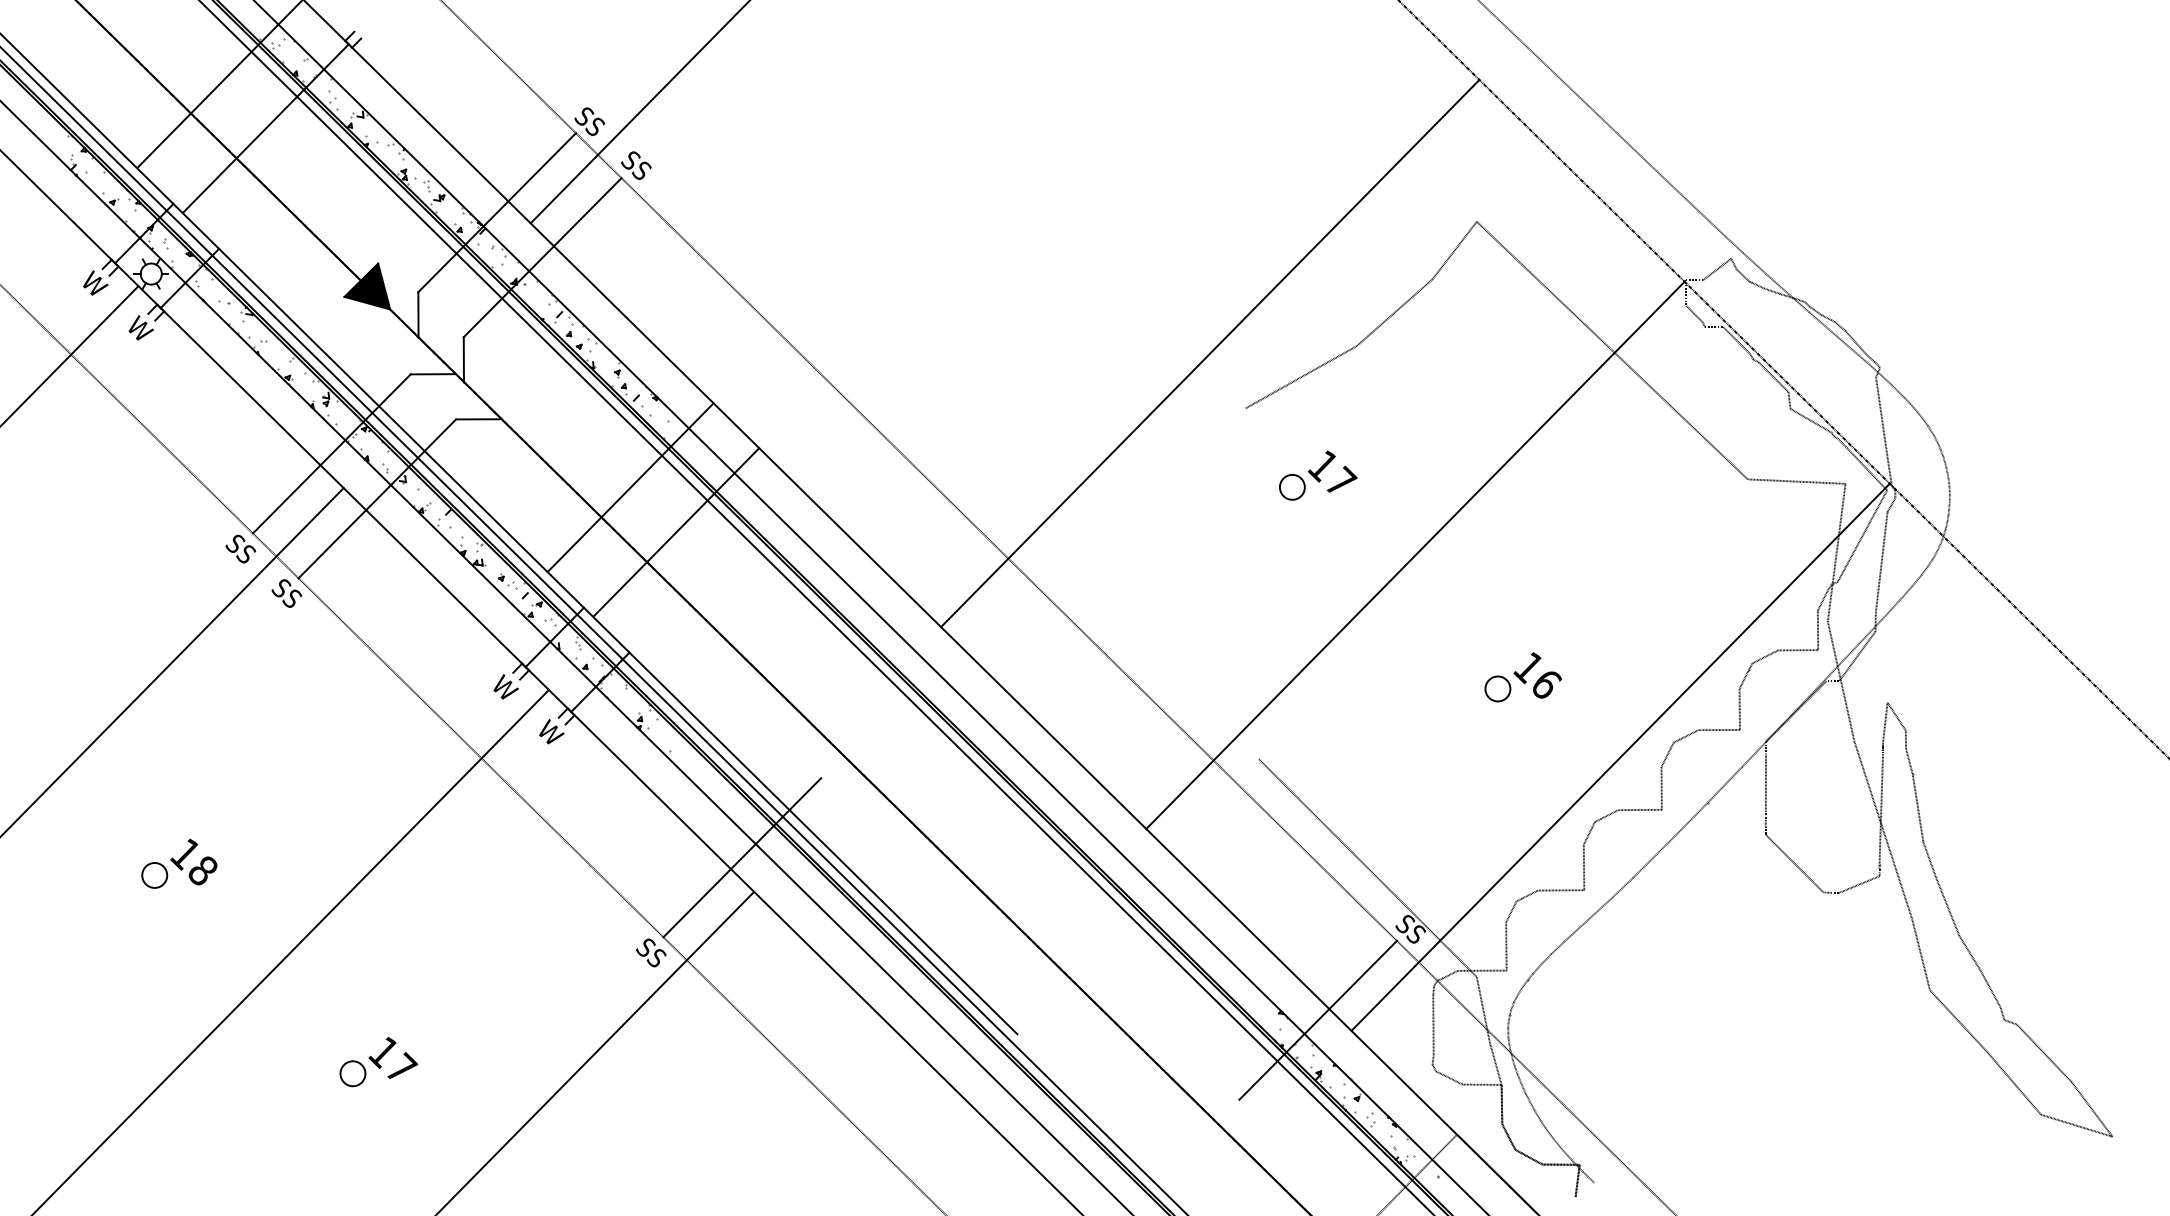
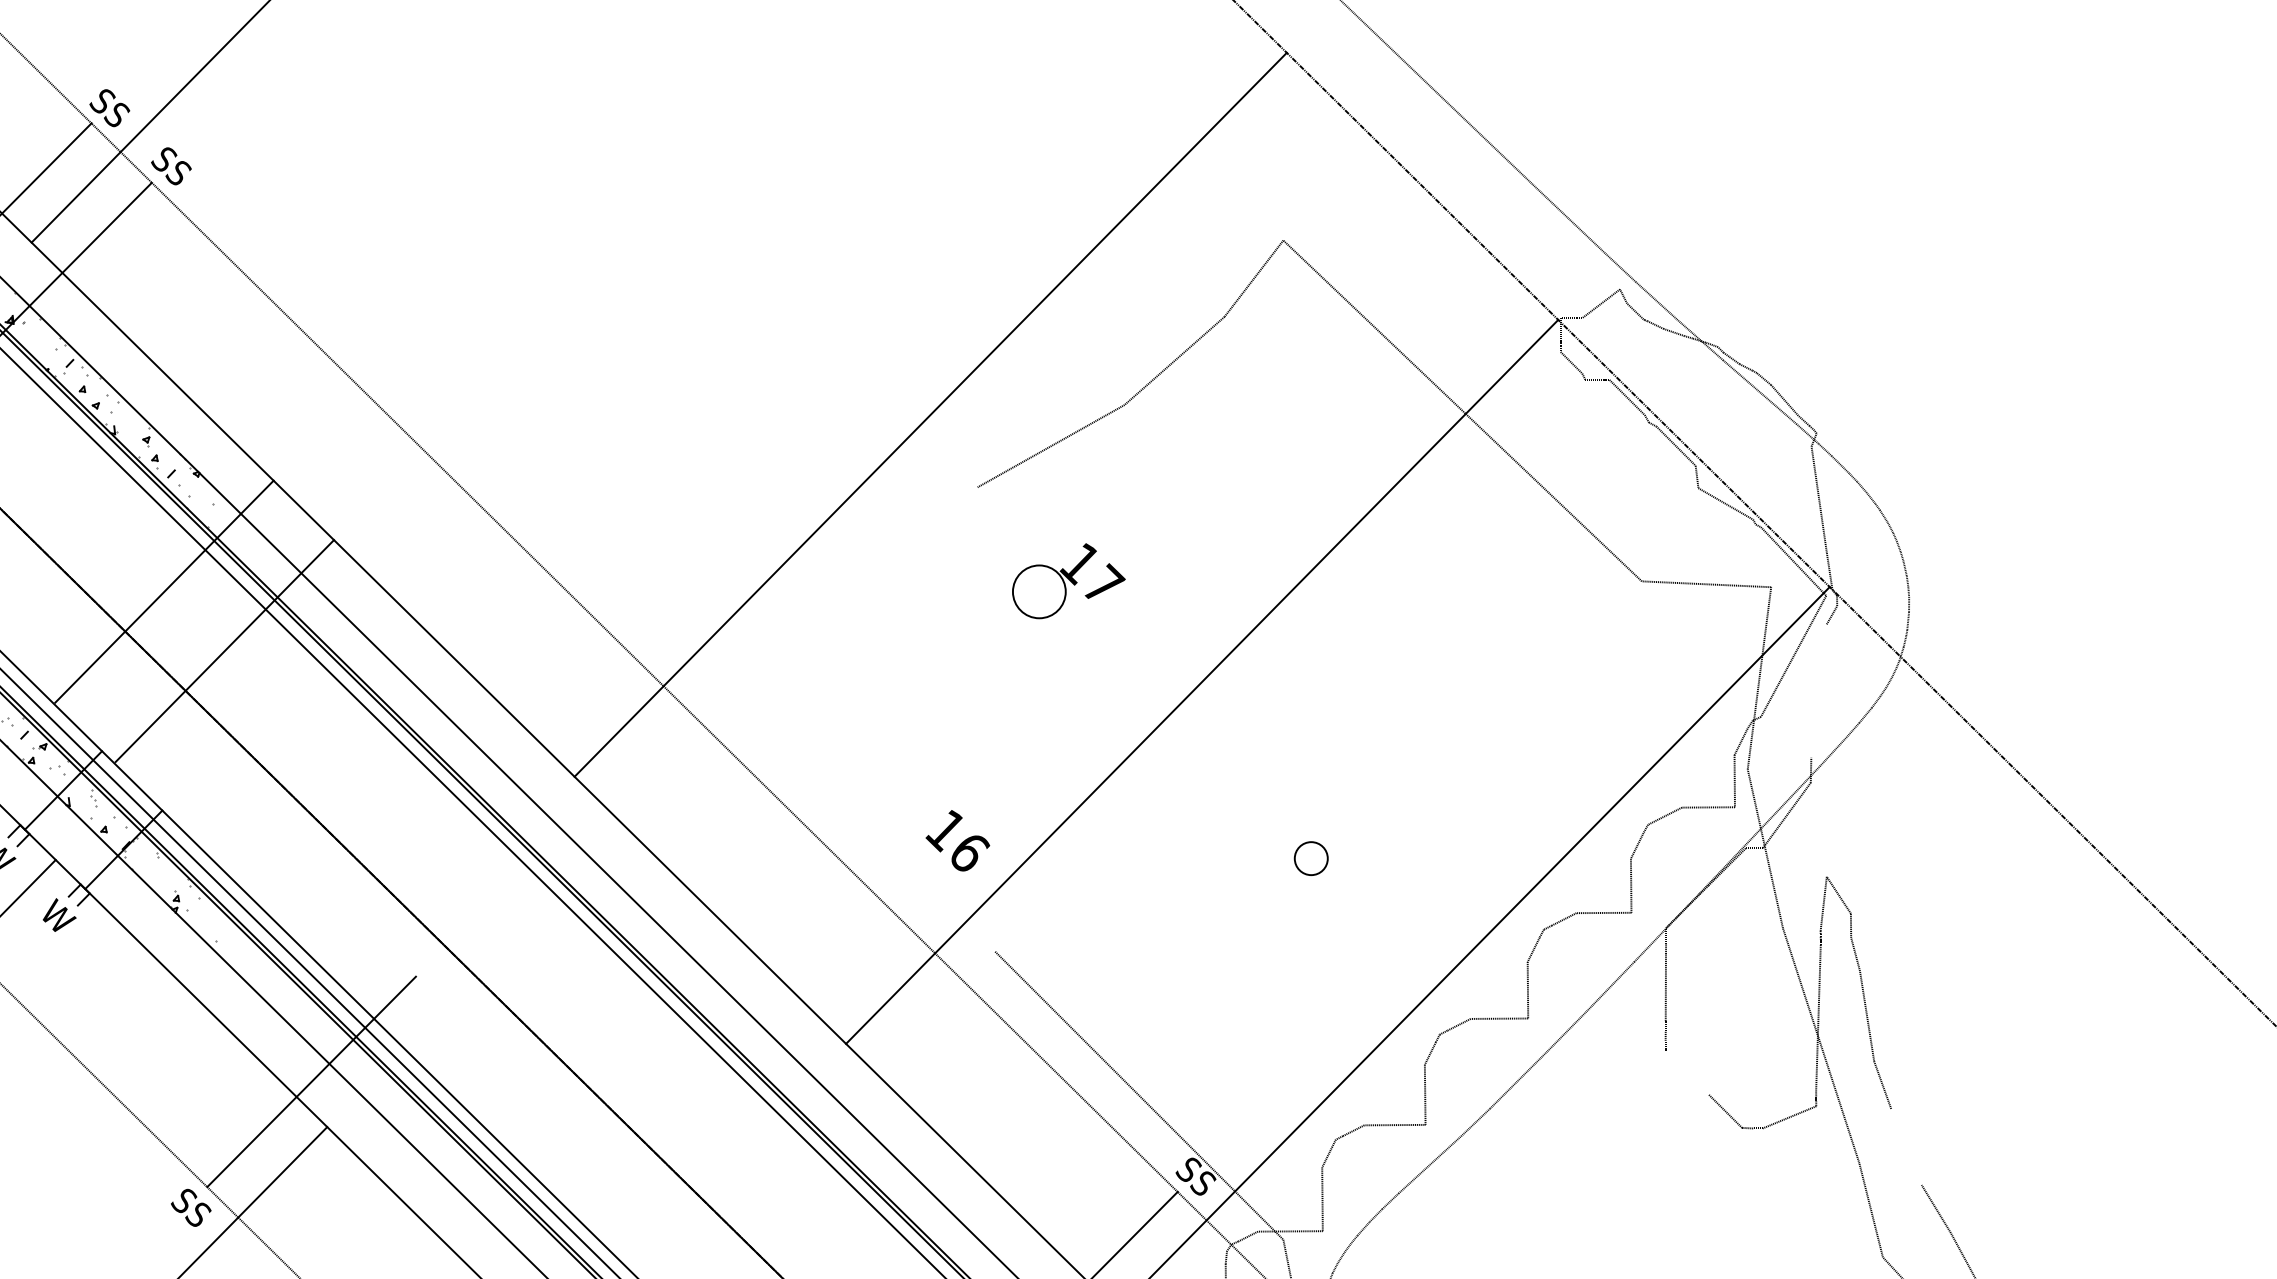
circle: (1291, 486) -> (1038, 590), size x1.6
line: (1881, 561) -> (1818, 689), removed
text: (1537, 675) -> (957, 840), moved
line: (1781, 850) -> (1686, 1072), removed
line: (1947, 906) -> (1906, 1146), removed

